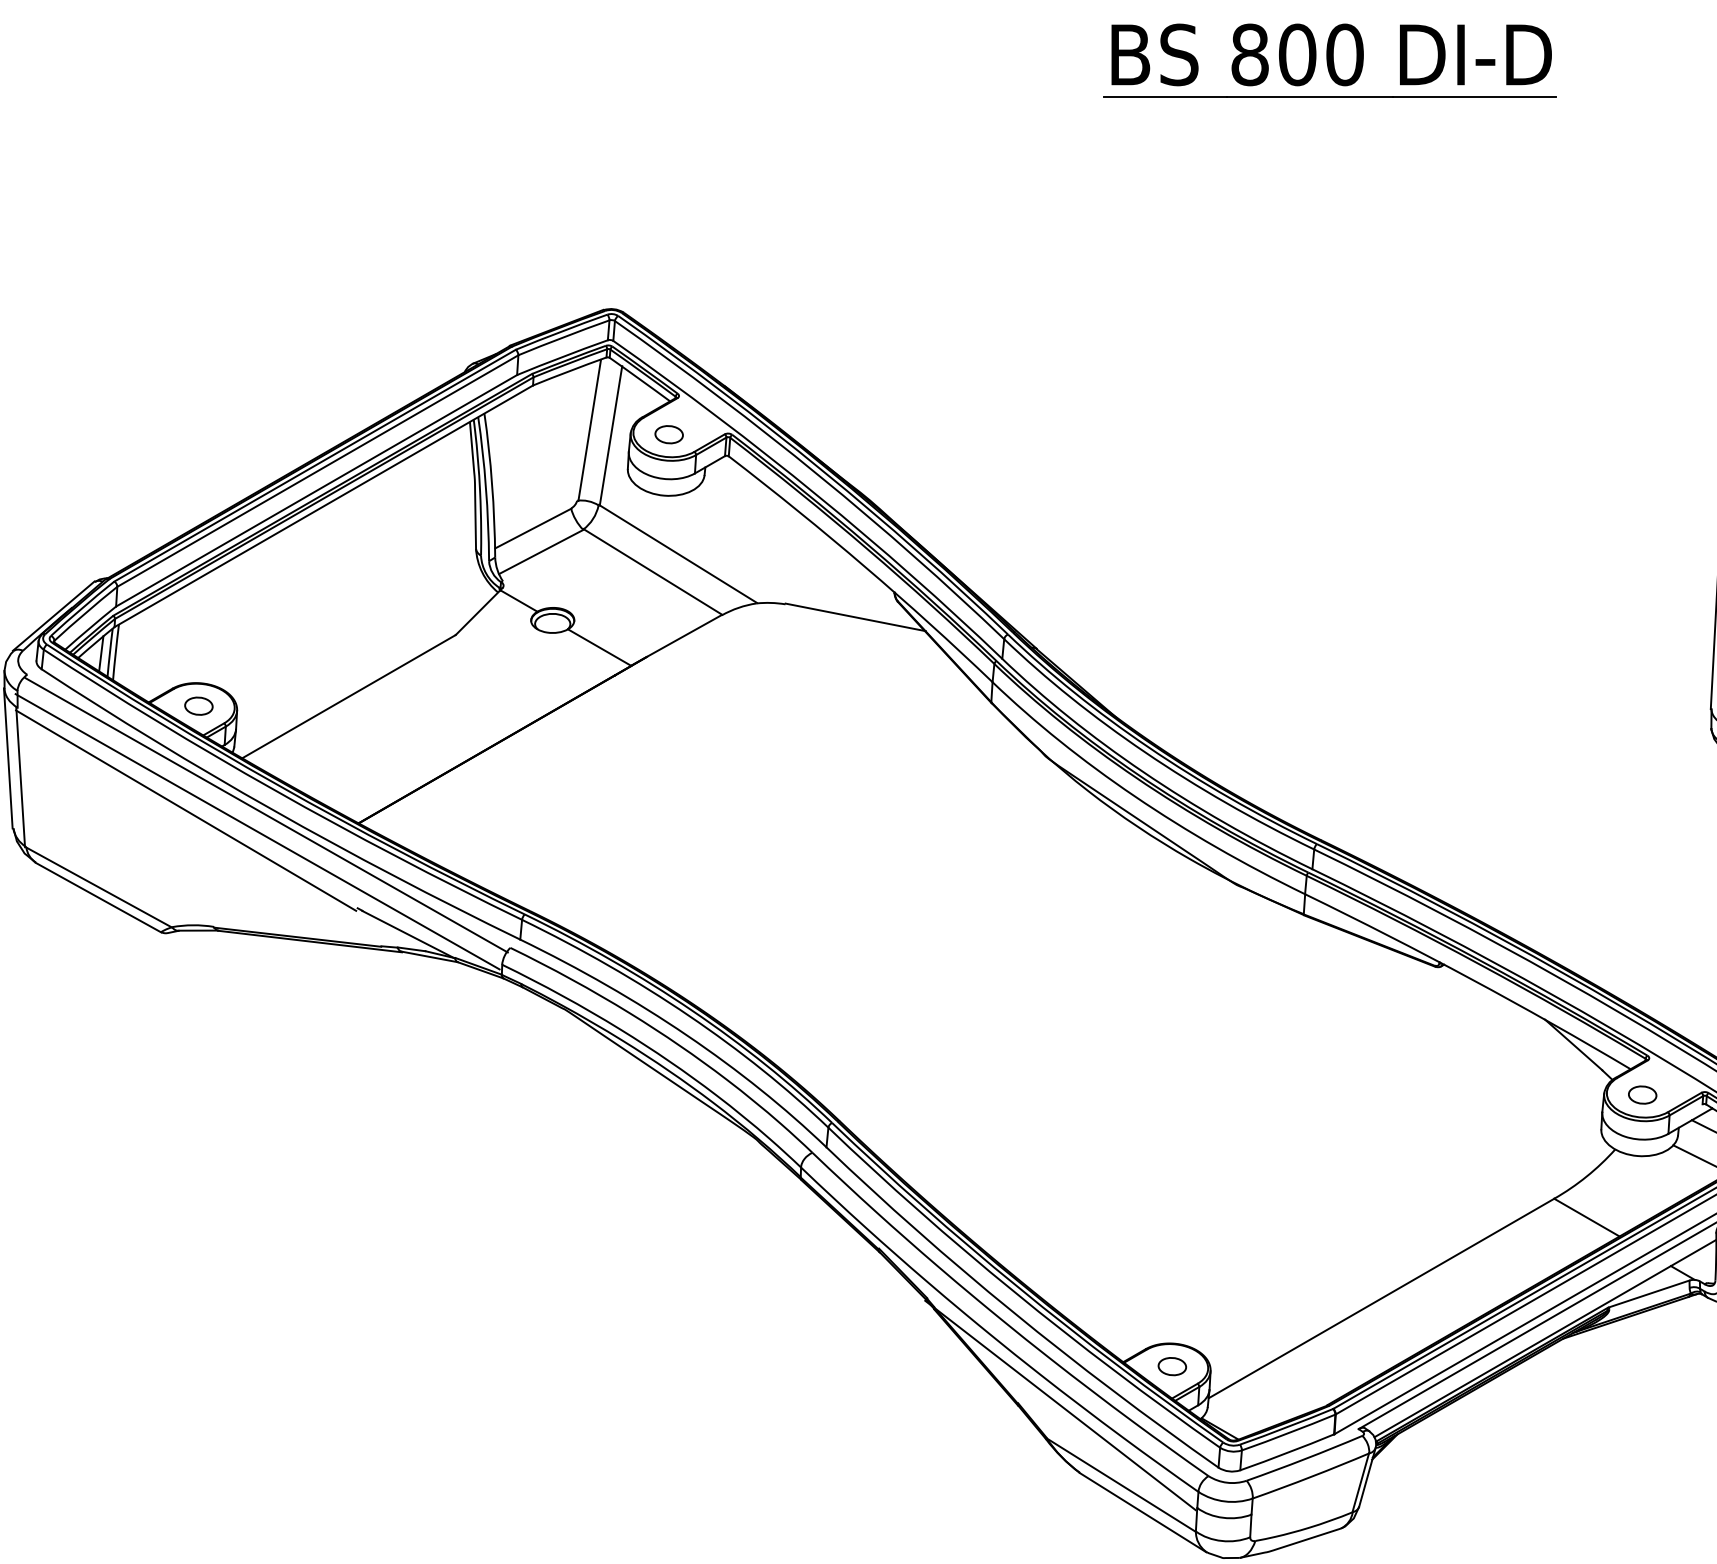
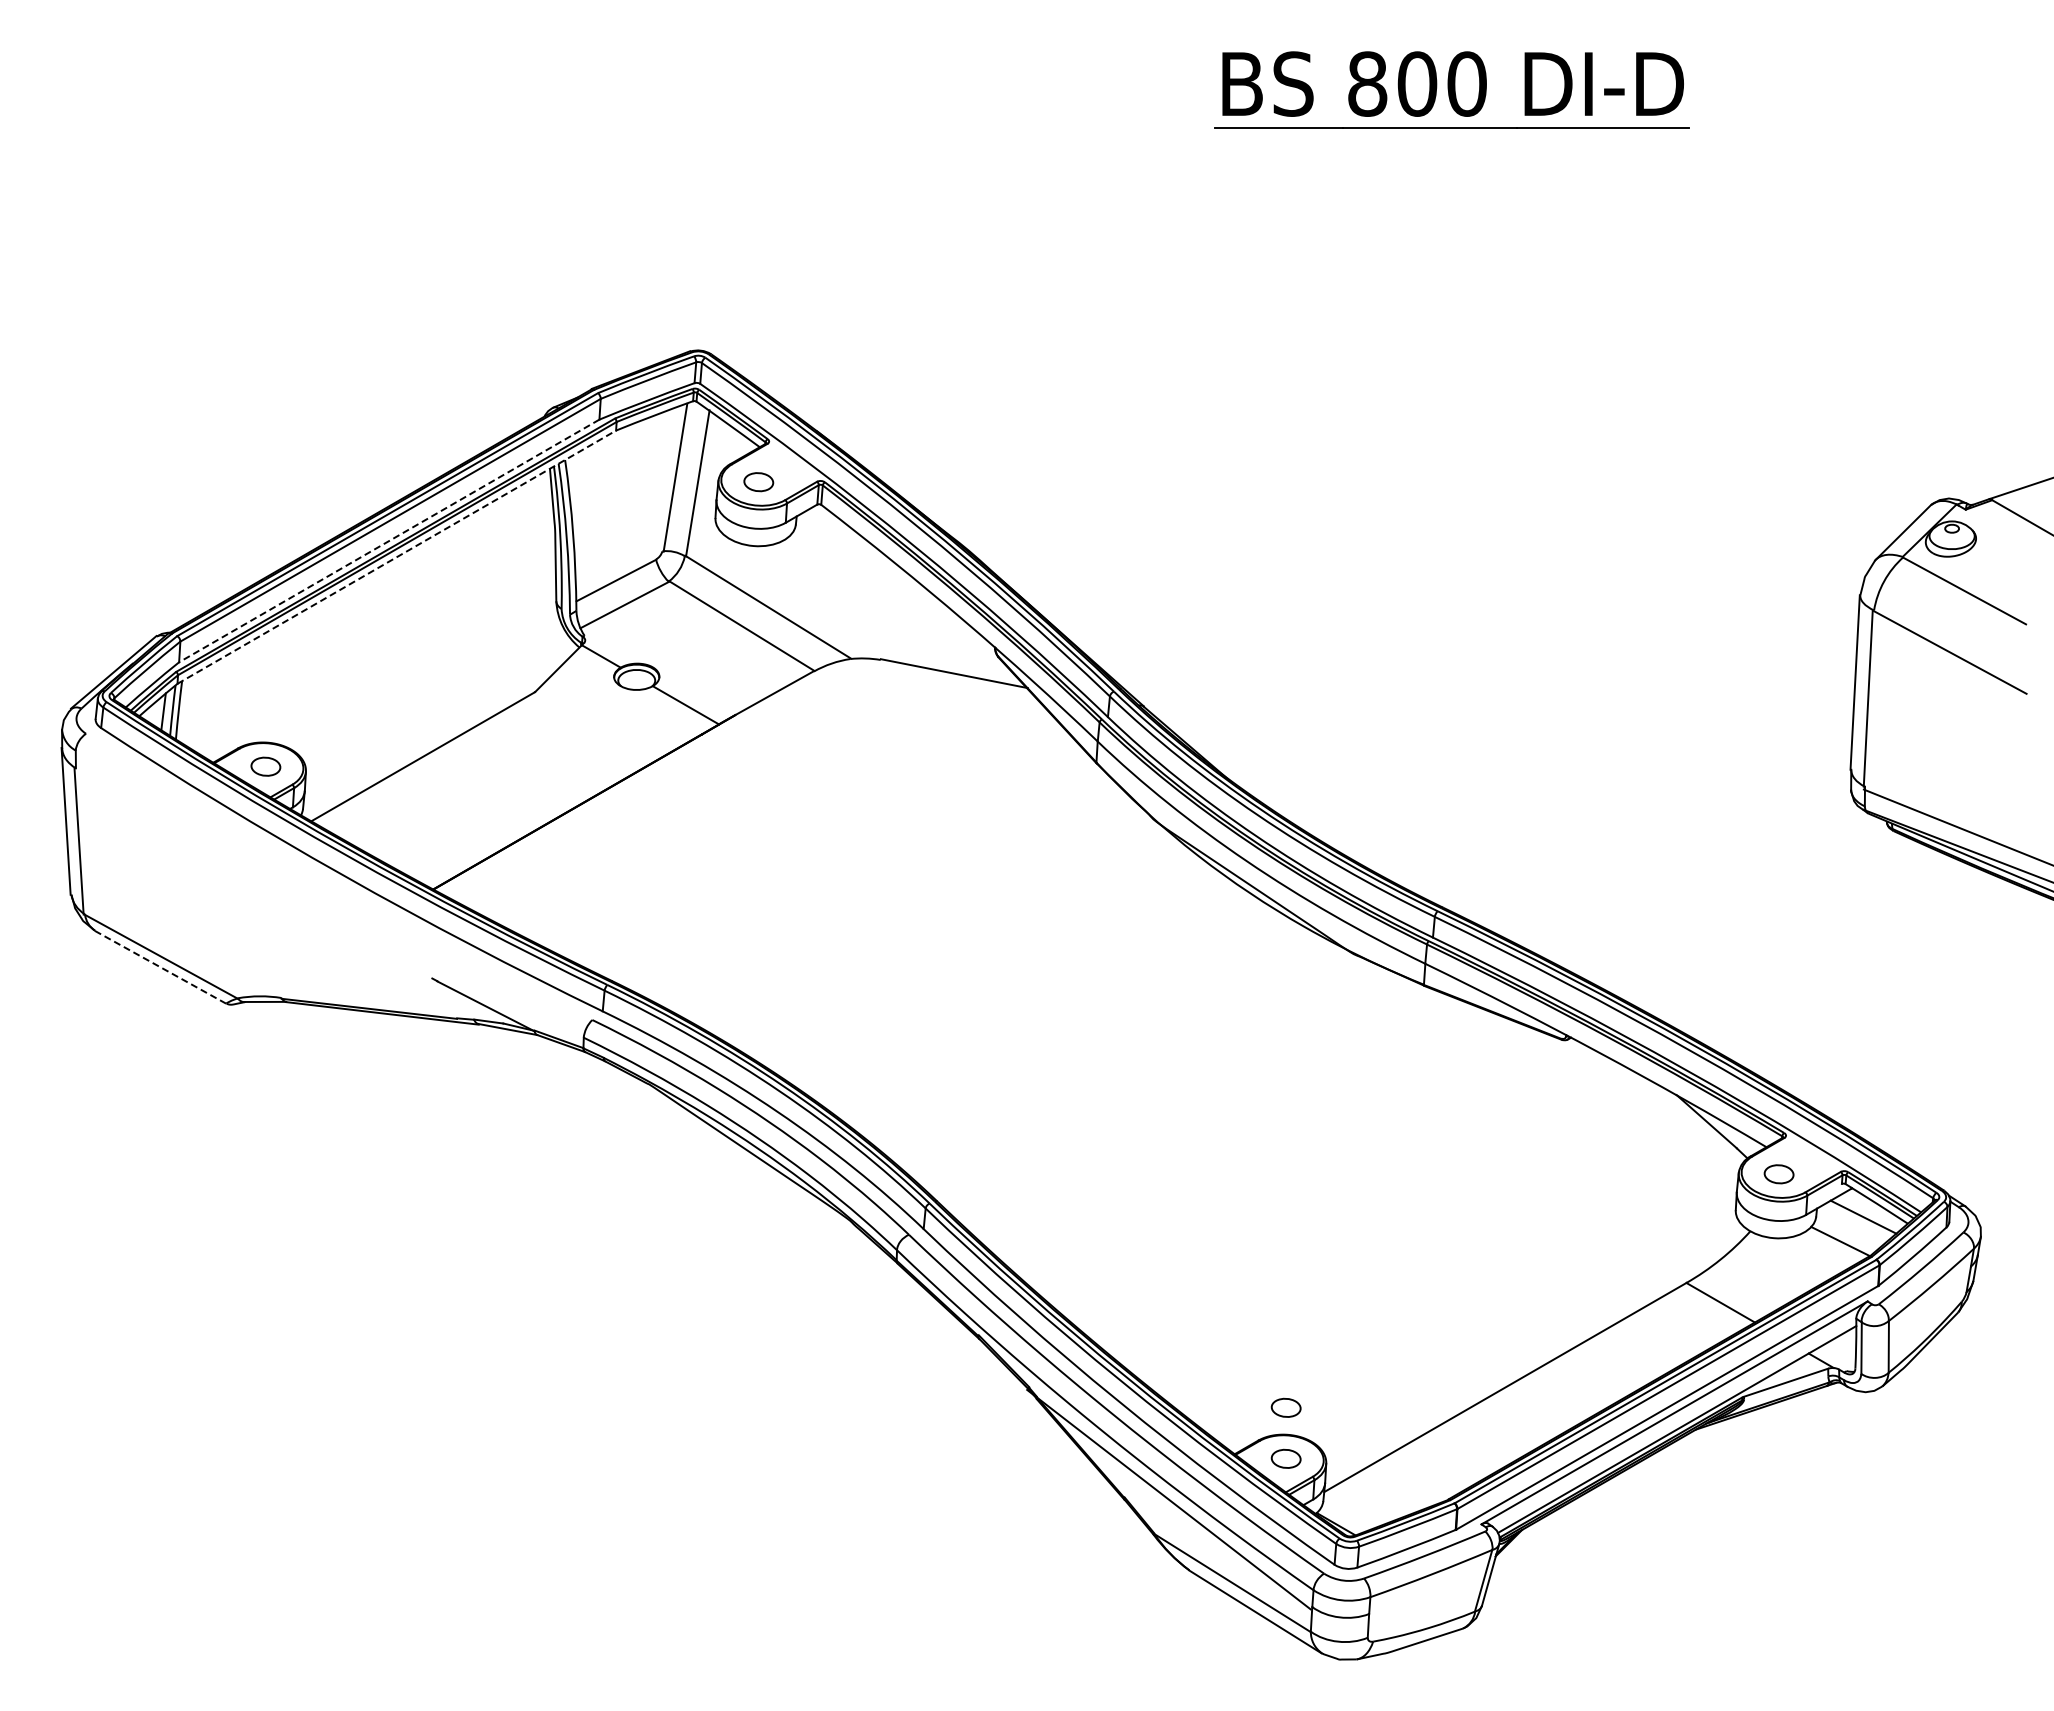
line: (316, 490) -> (389, 540), solid -> dashed
line: (324, 505) -> (397, 556), solid -> dashed
line: (186, 810) -> (252, 876), removed
line: (266, 814) -> (336, 880), removed
line: (257, 831) -> (327, 898), removed
line: (99, 897) -> (161, 967), solid -> dashed
part: (1171, 1317) -> (1285, 1407), added

